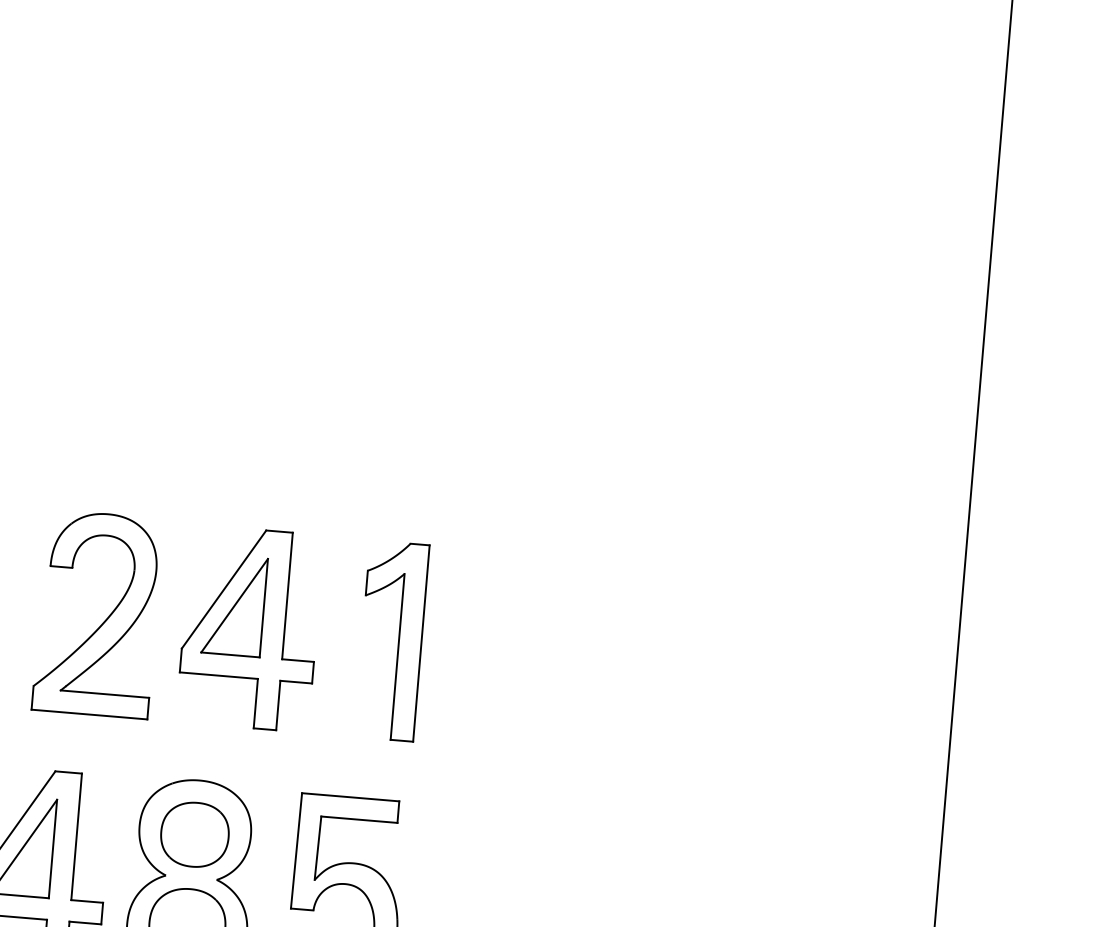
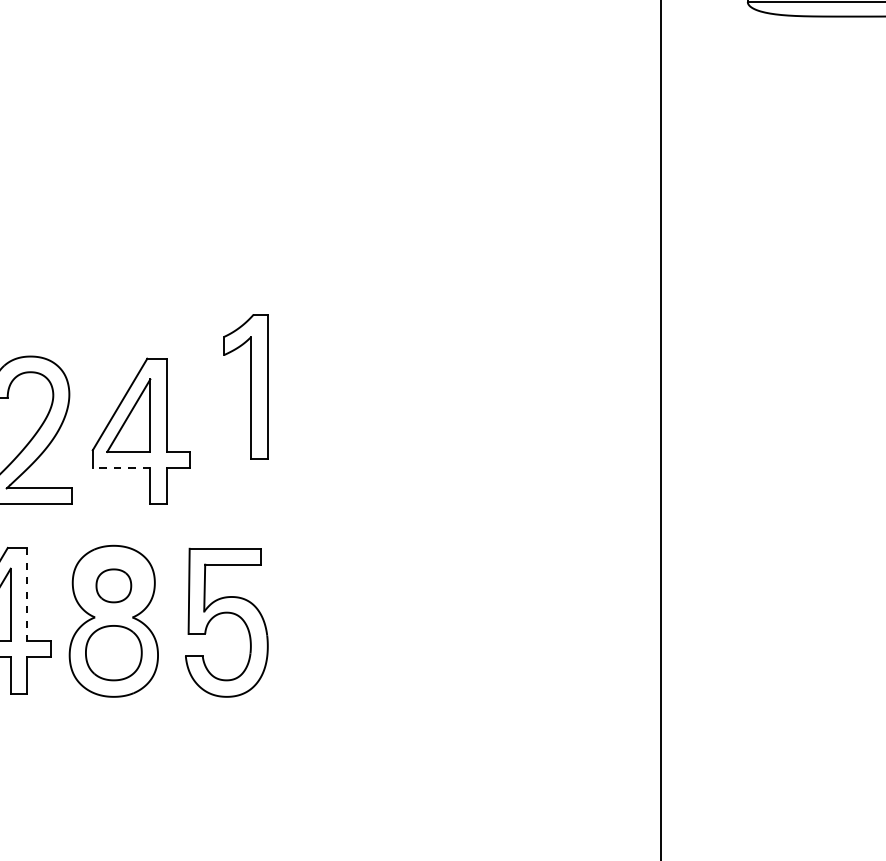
part: (391, 640) -> (245, 386), moved
line: (218, 675) -> (121, 467), solid -> dashed
part: (194, 834) -> (113, 585), size x0.7
line: (76, 836) -> (27, 594), solid -> dashed

